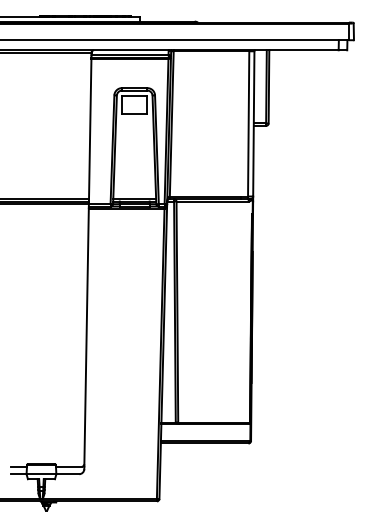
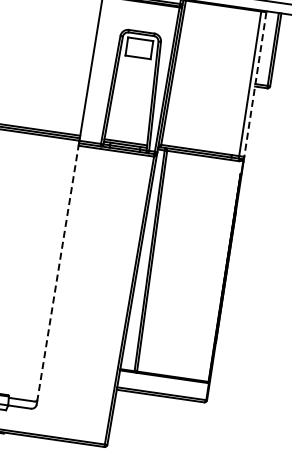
line: (253, 123) -> (255, 84), solid -> dashed
line: (86, 337) -> (57, 273), solid -> dashed

